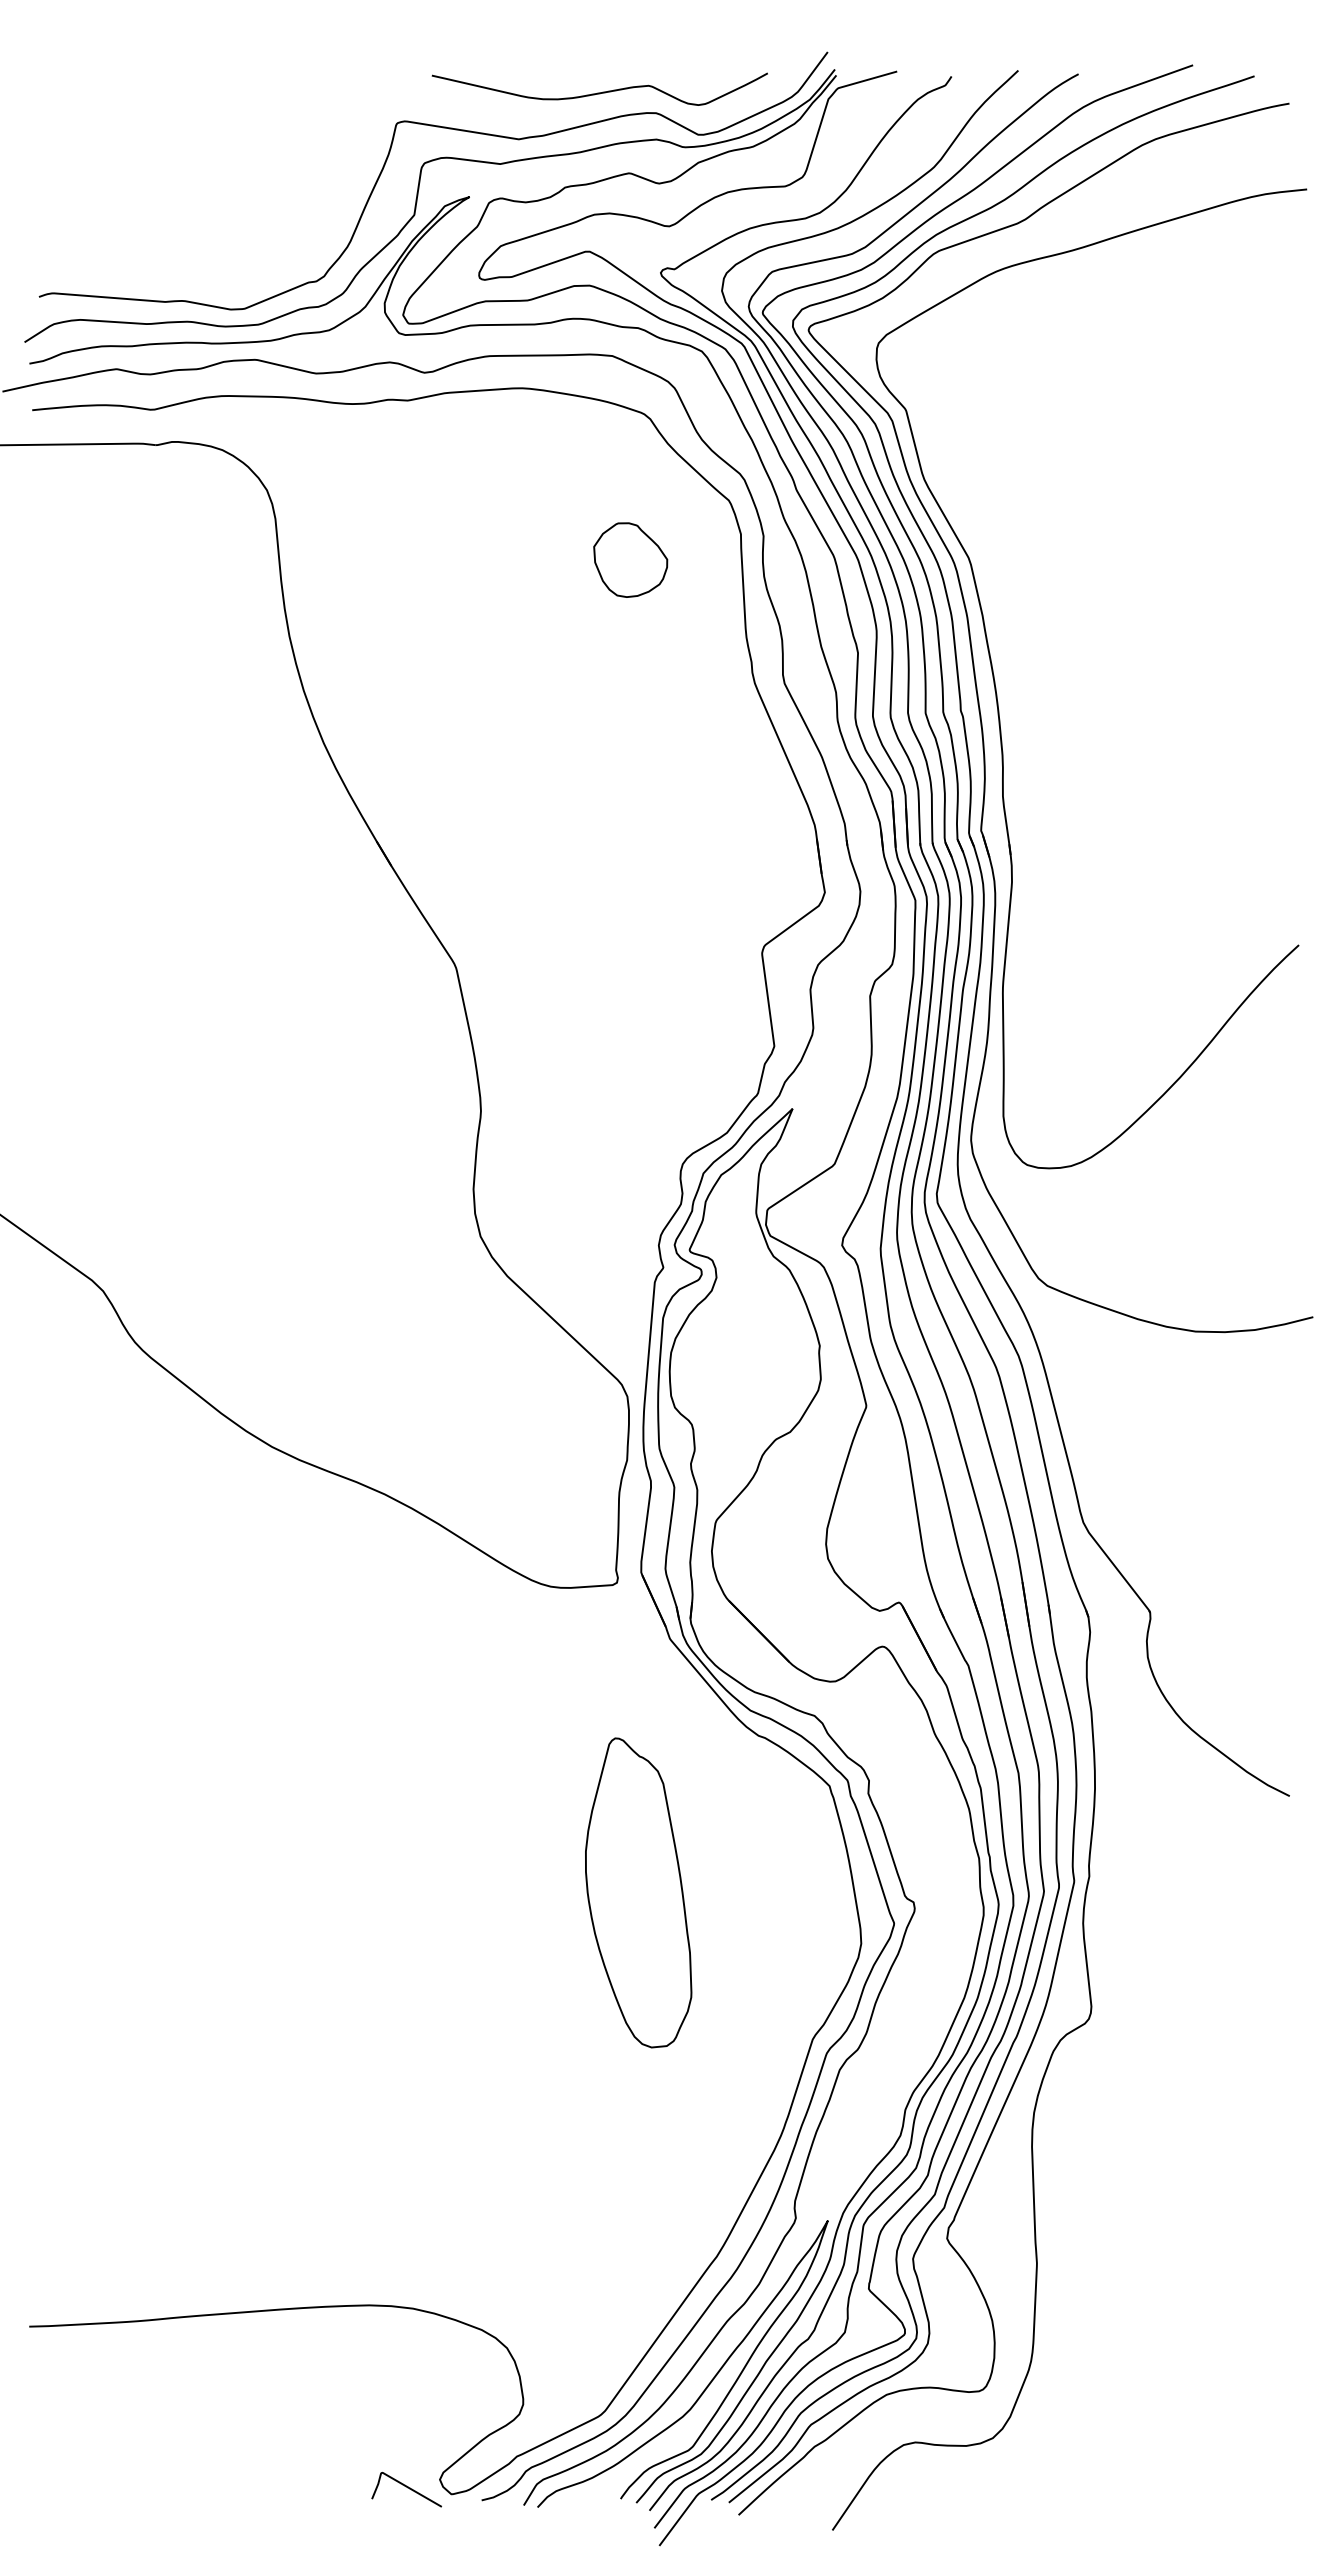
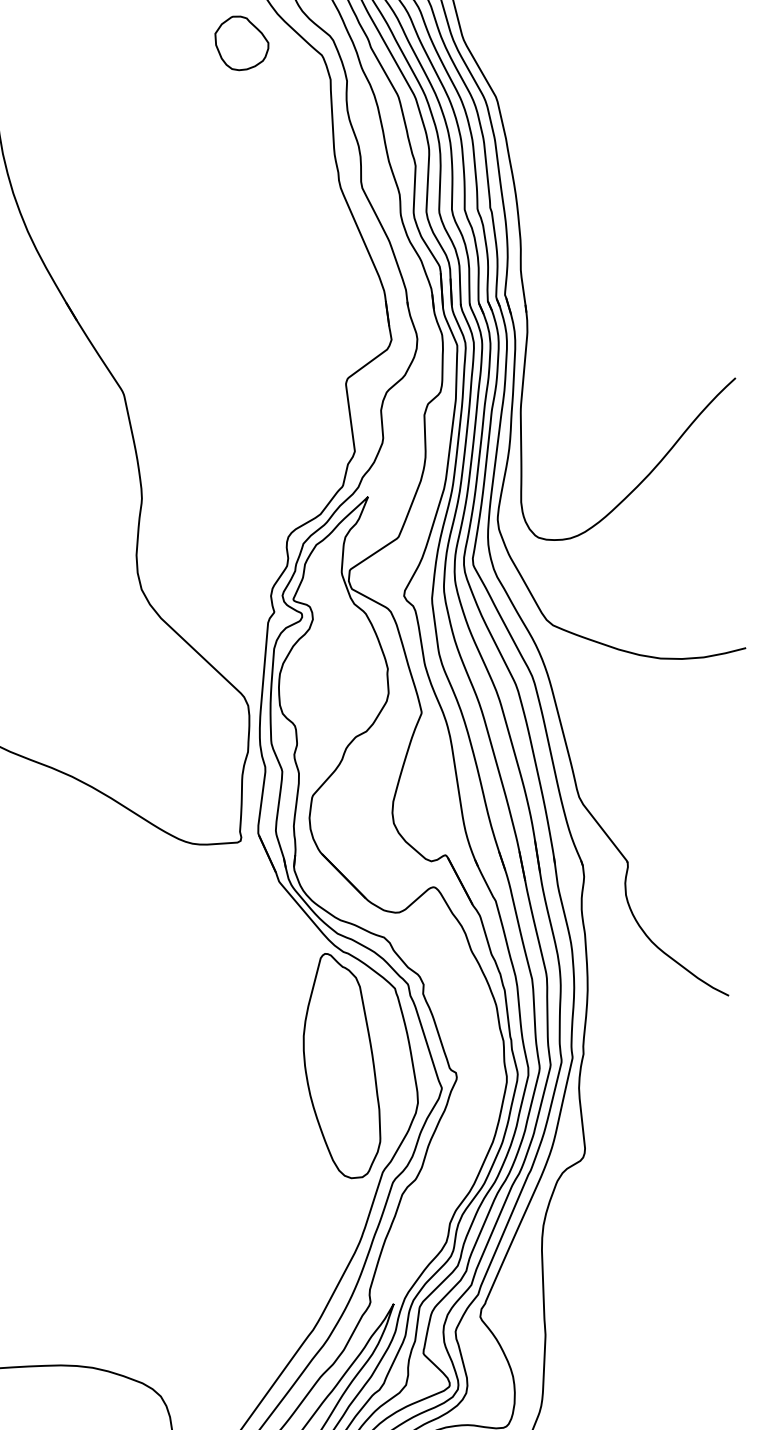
part: (630, 559) -> (241, 42), moved
part: (638, 1892) -> (341, 1065), moved

